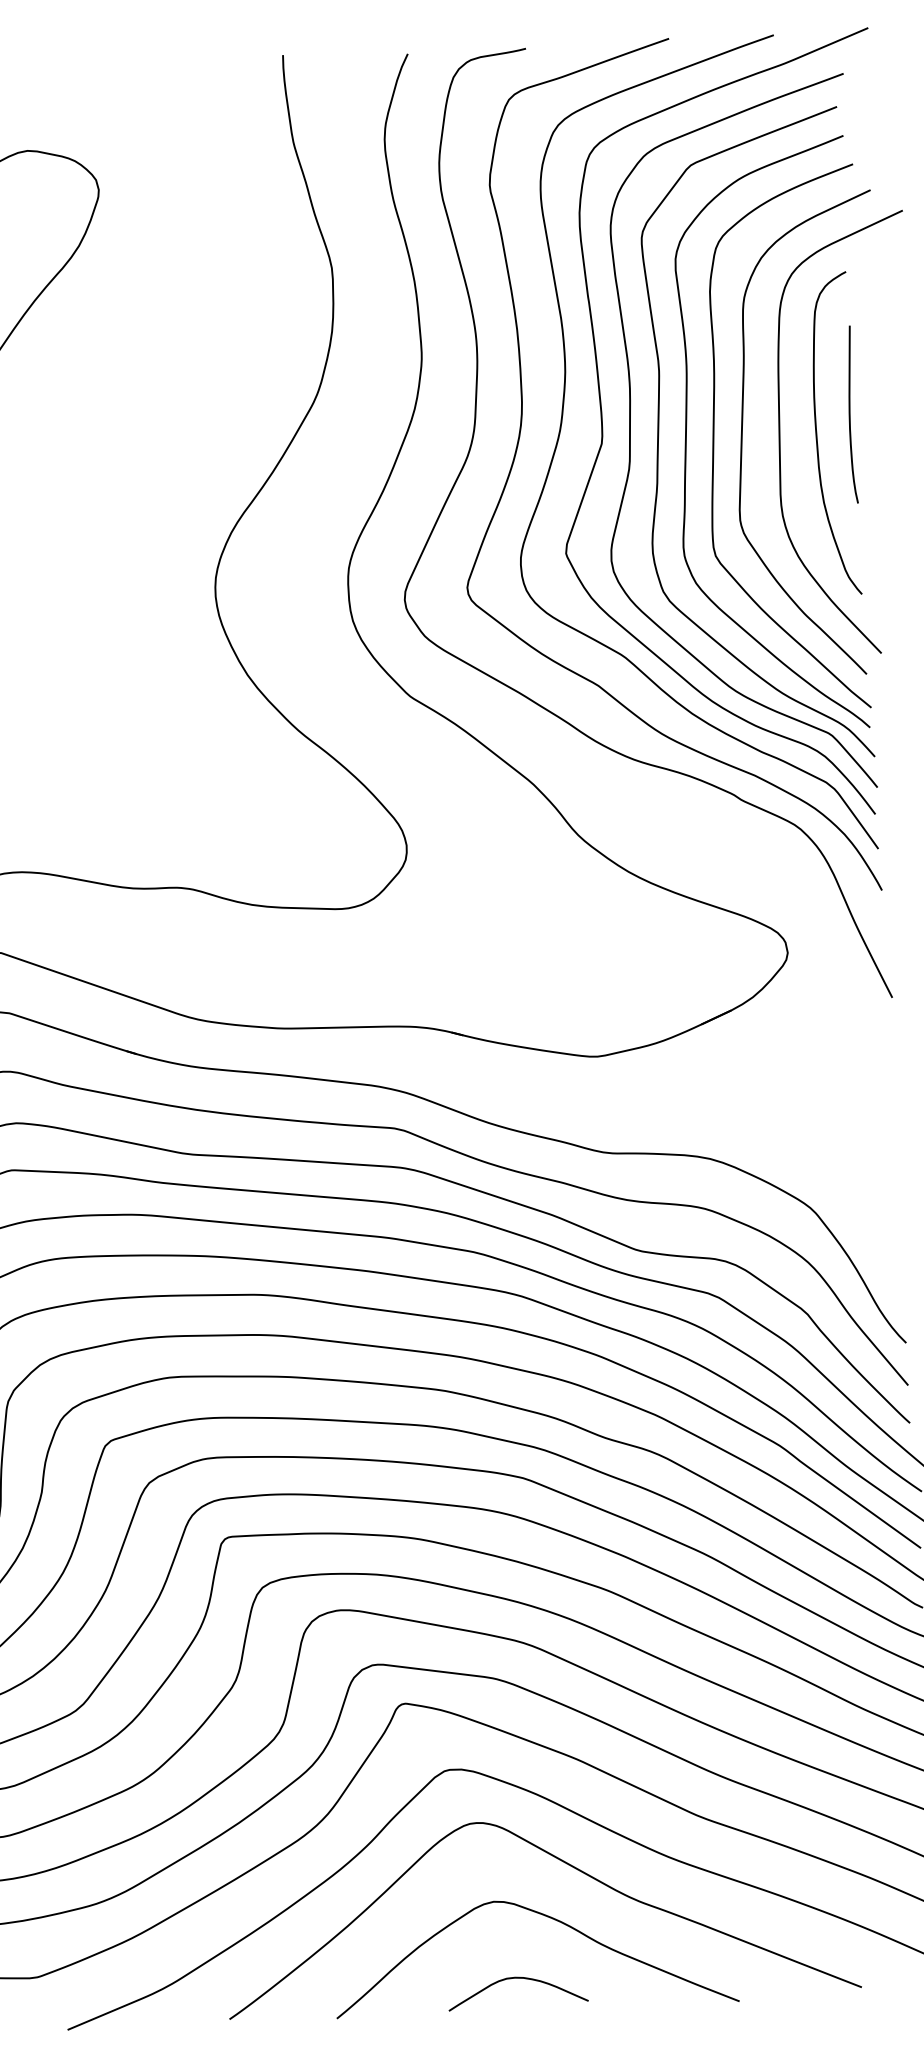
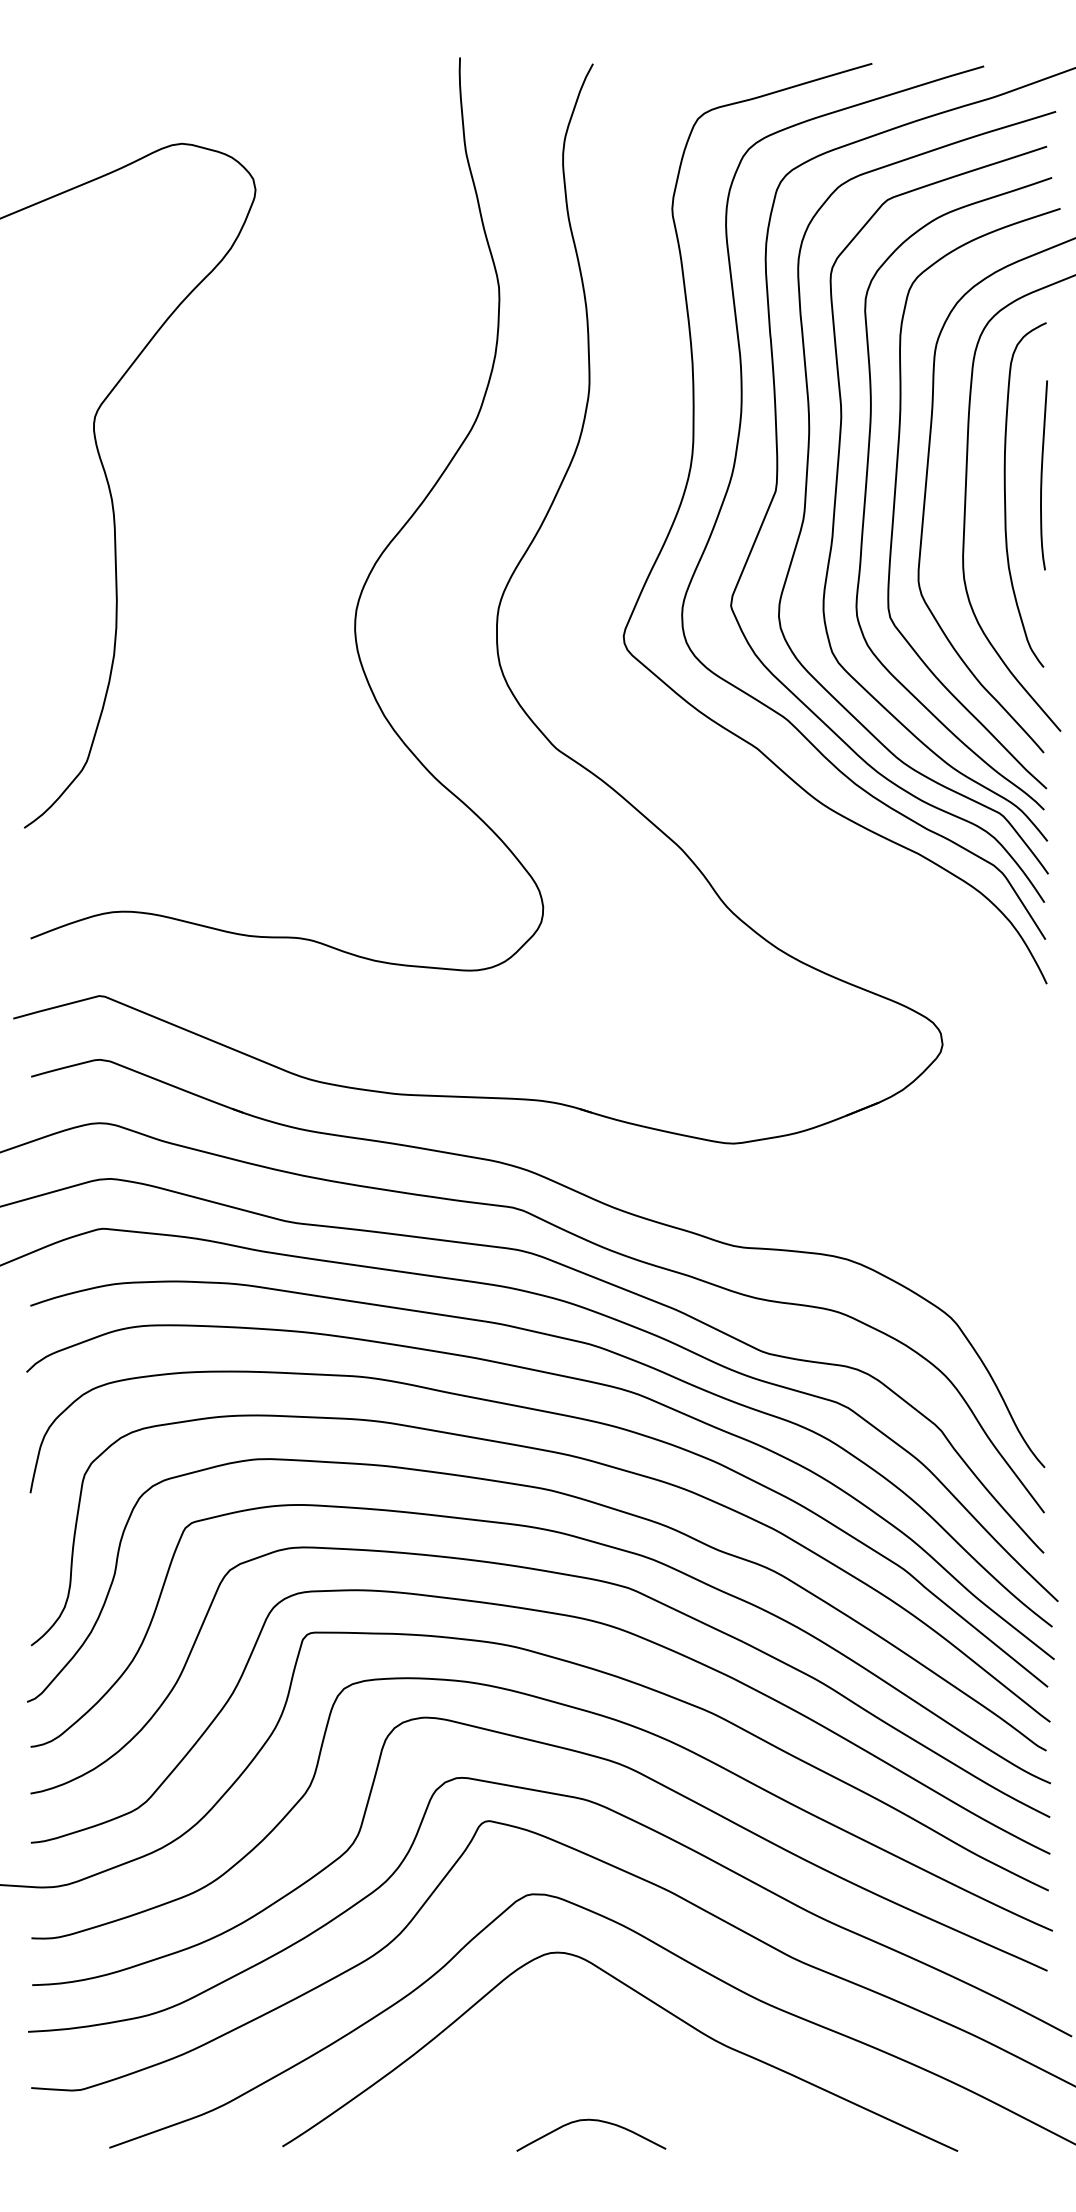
curve: (467, 460) -> (631, 500), removed
curve: (551, 1919) -> (631, 2059), removed

